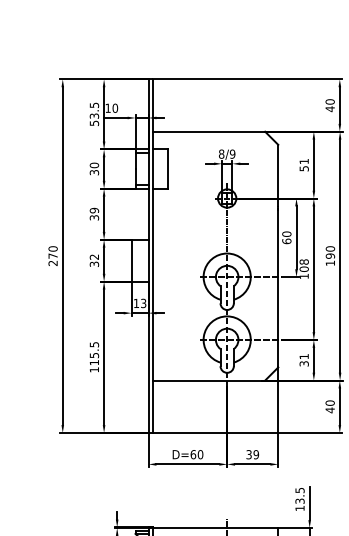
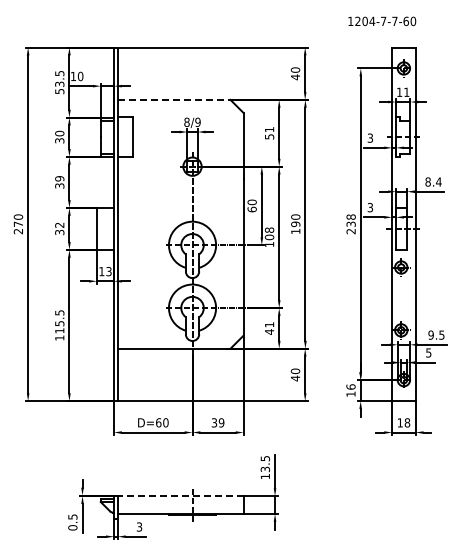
line: (209, 131) -> (174, 99), solid -> dashed
text: (304, 363) -> (269, 331), 31 -> 41
line: (215, 528) -> (180, 496), solid -> dashed

